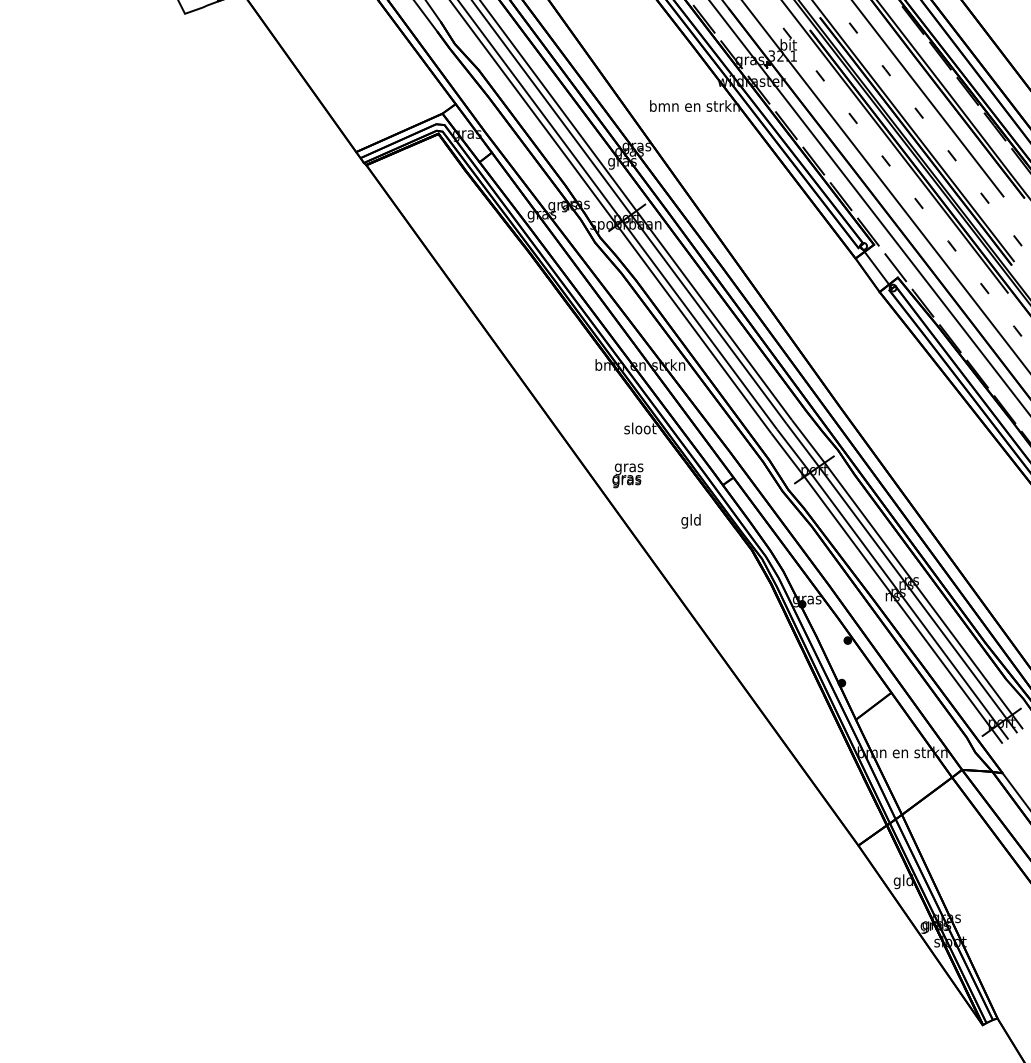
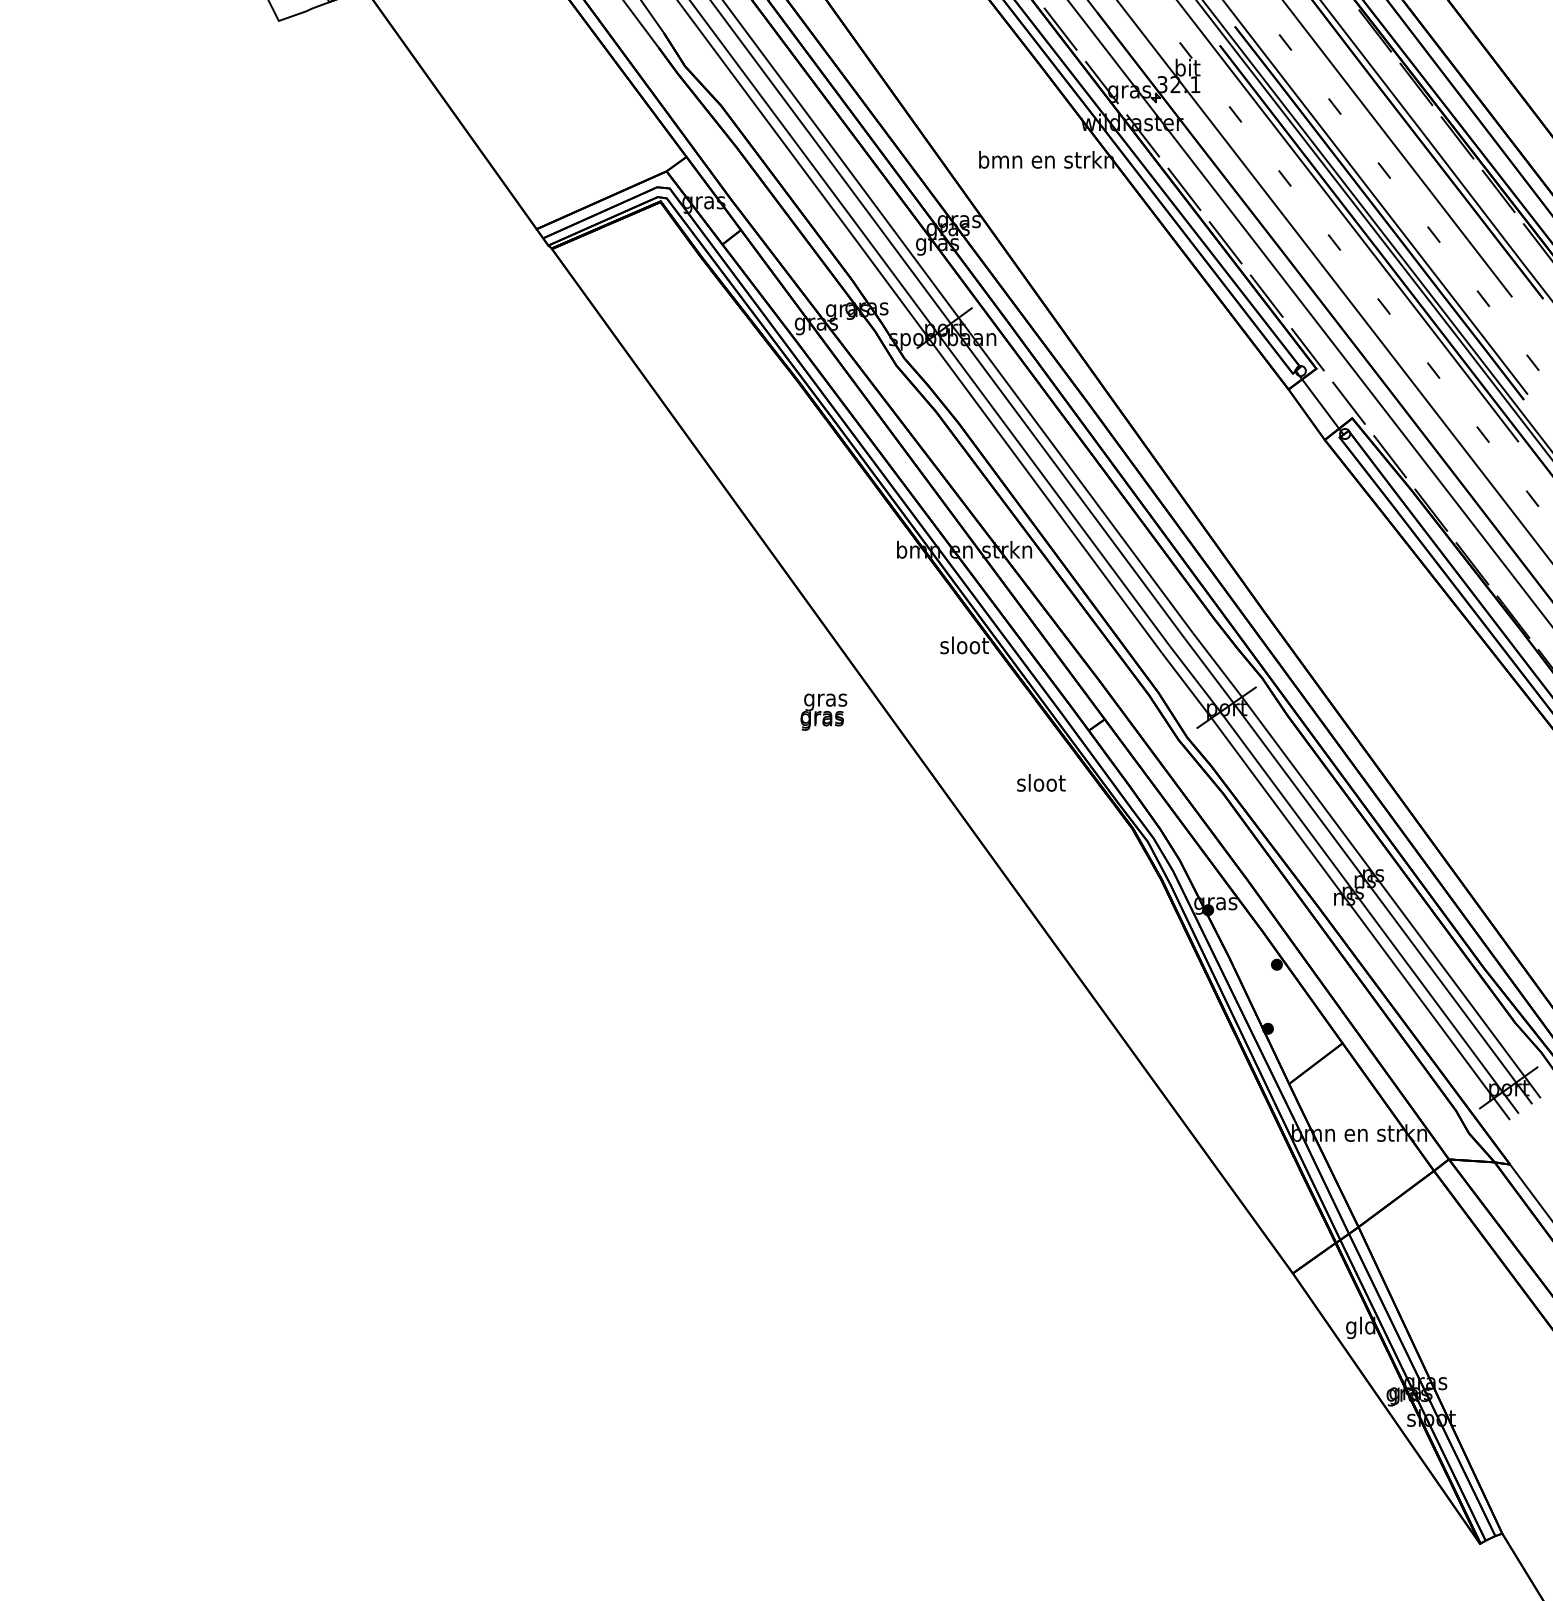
text: (627, 475) -> (823, 711), moved
text: (691, 520) -> (1041, 783), gld -> sloot

